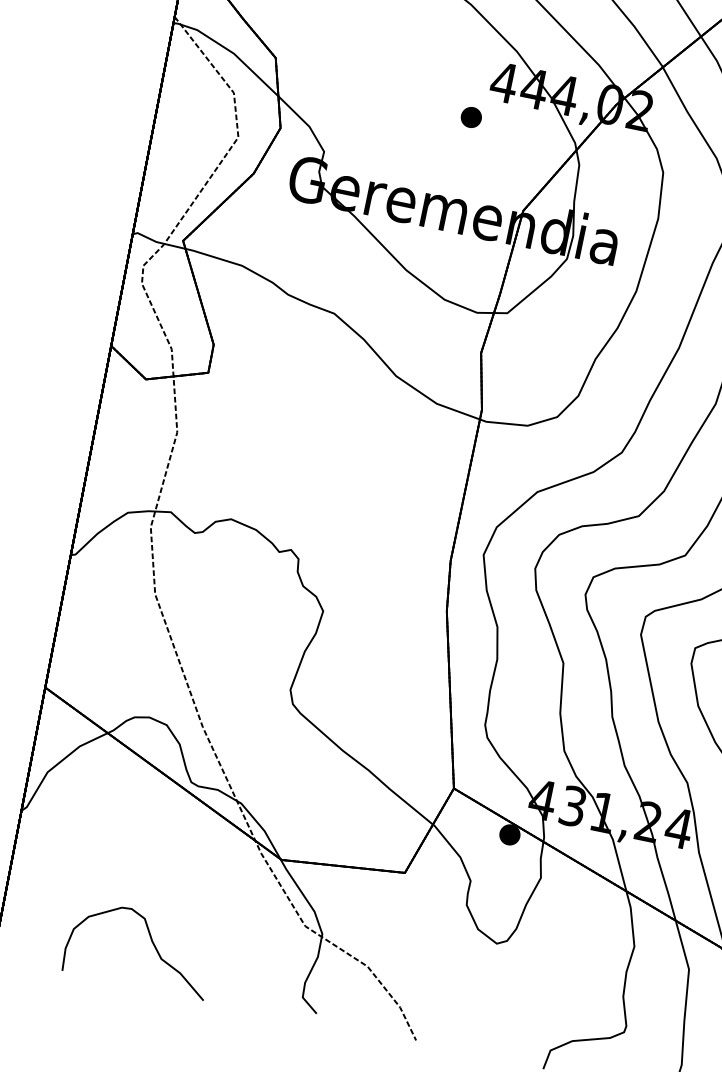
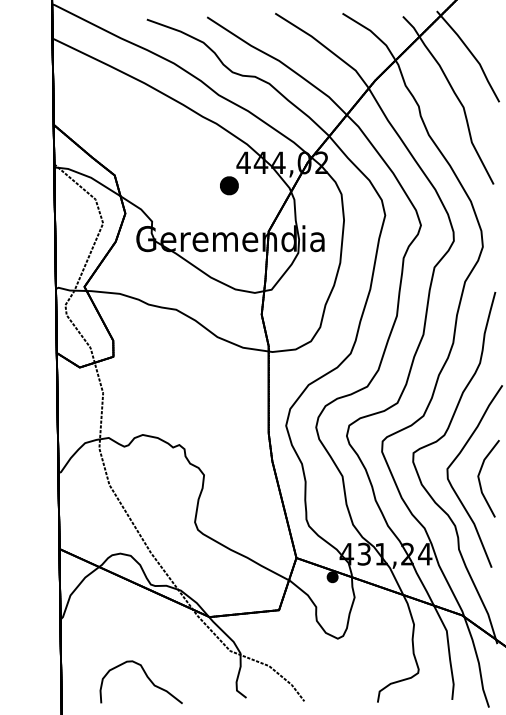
part: (471, 116) -> (229, 185), size x1.6

